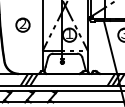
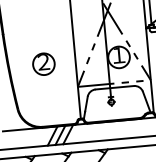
part: (22, 24) -> (43, 63), moved

